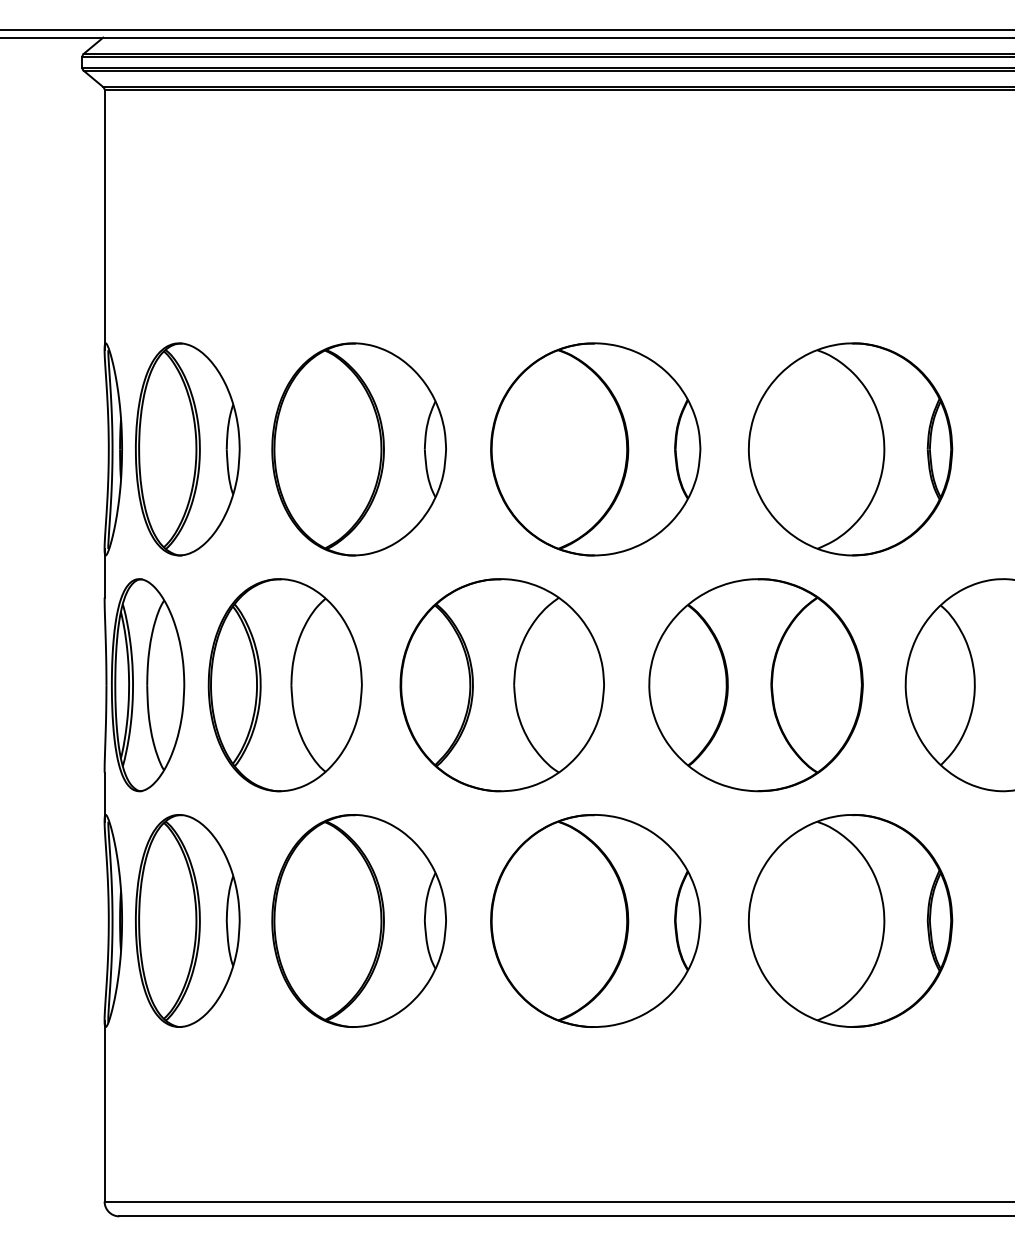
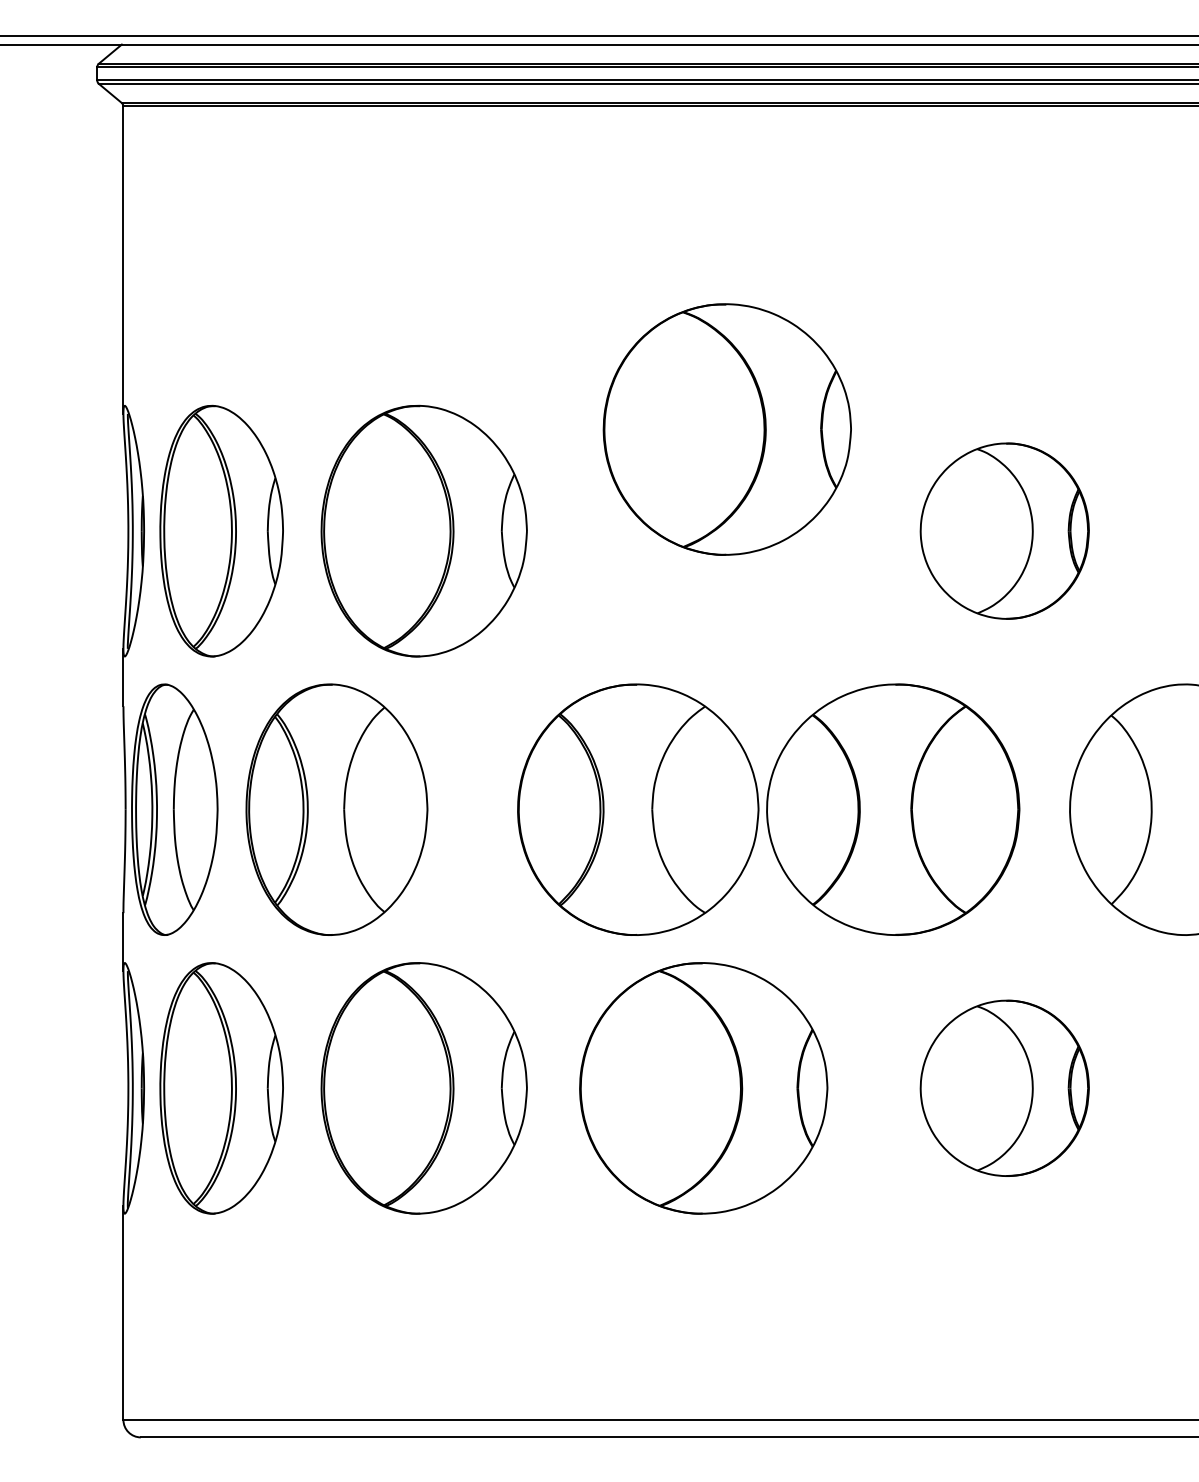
part: (595, 449) -> (727, 429), moved
part: (850, 449) -> (1004, 531), size x0.7
part: (501, 685) -> (637, 810), moved
part: (850, 920) -> (1004, 1087), size x0.7

